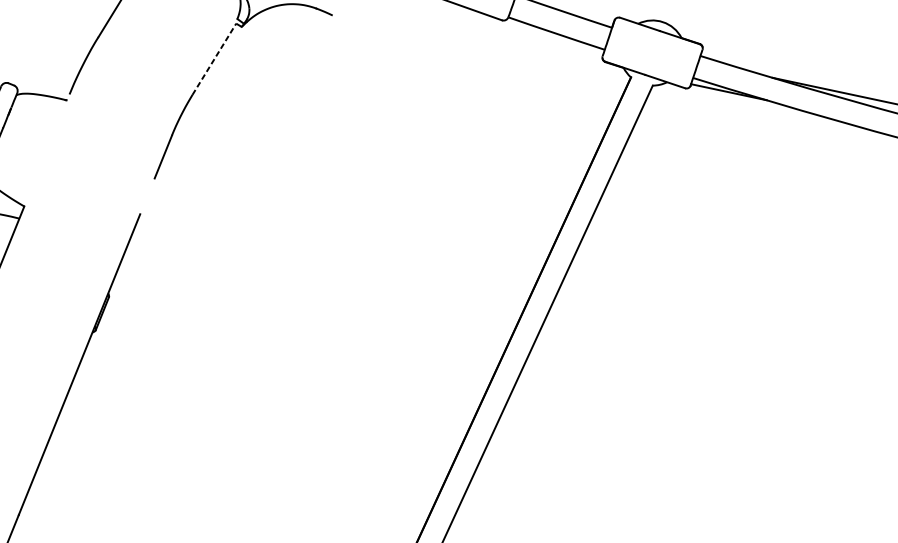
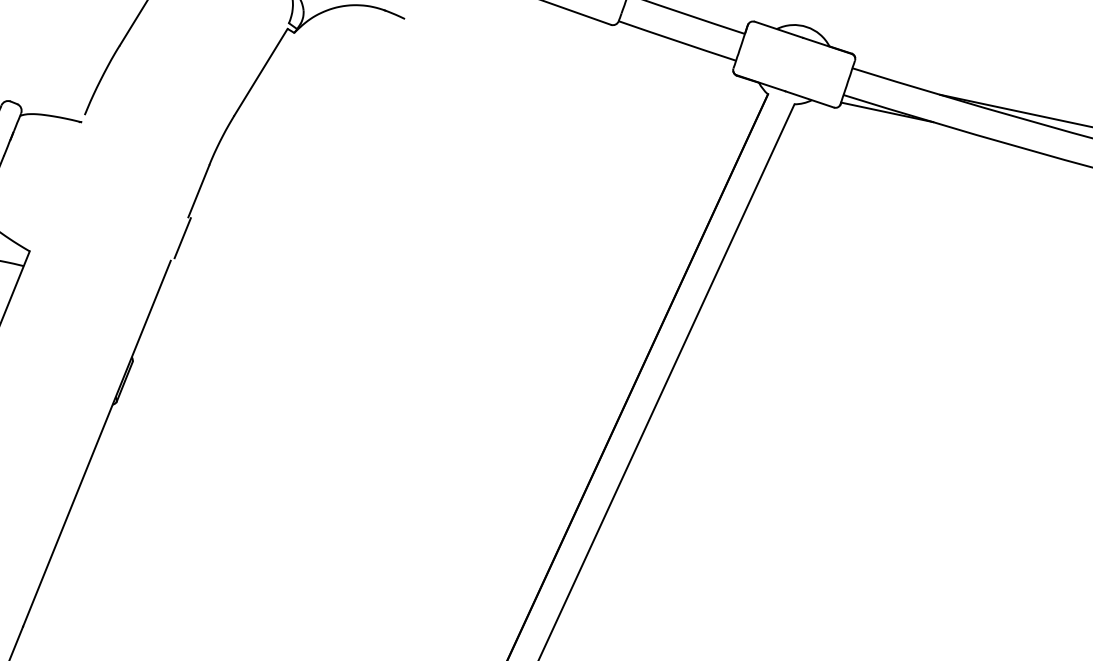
line: (214, 59) -> (261, 72), dashed -> solid
line: (149, 195) -> (182, 238), added

